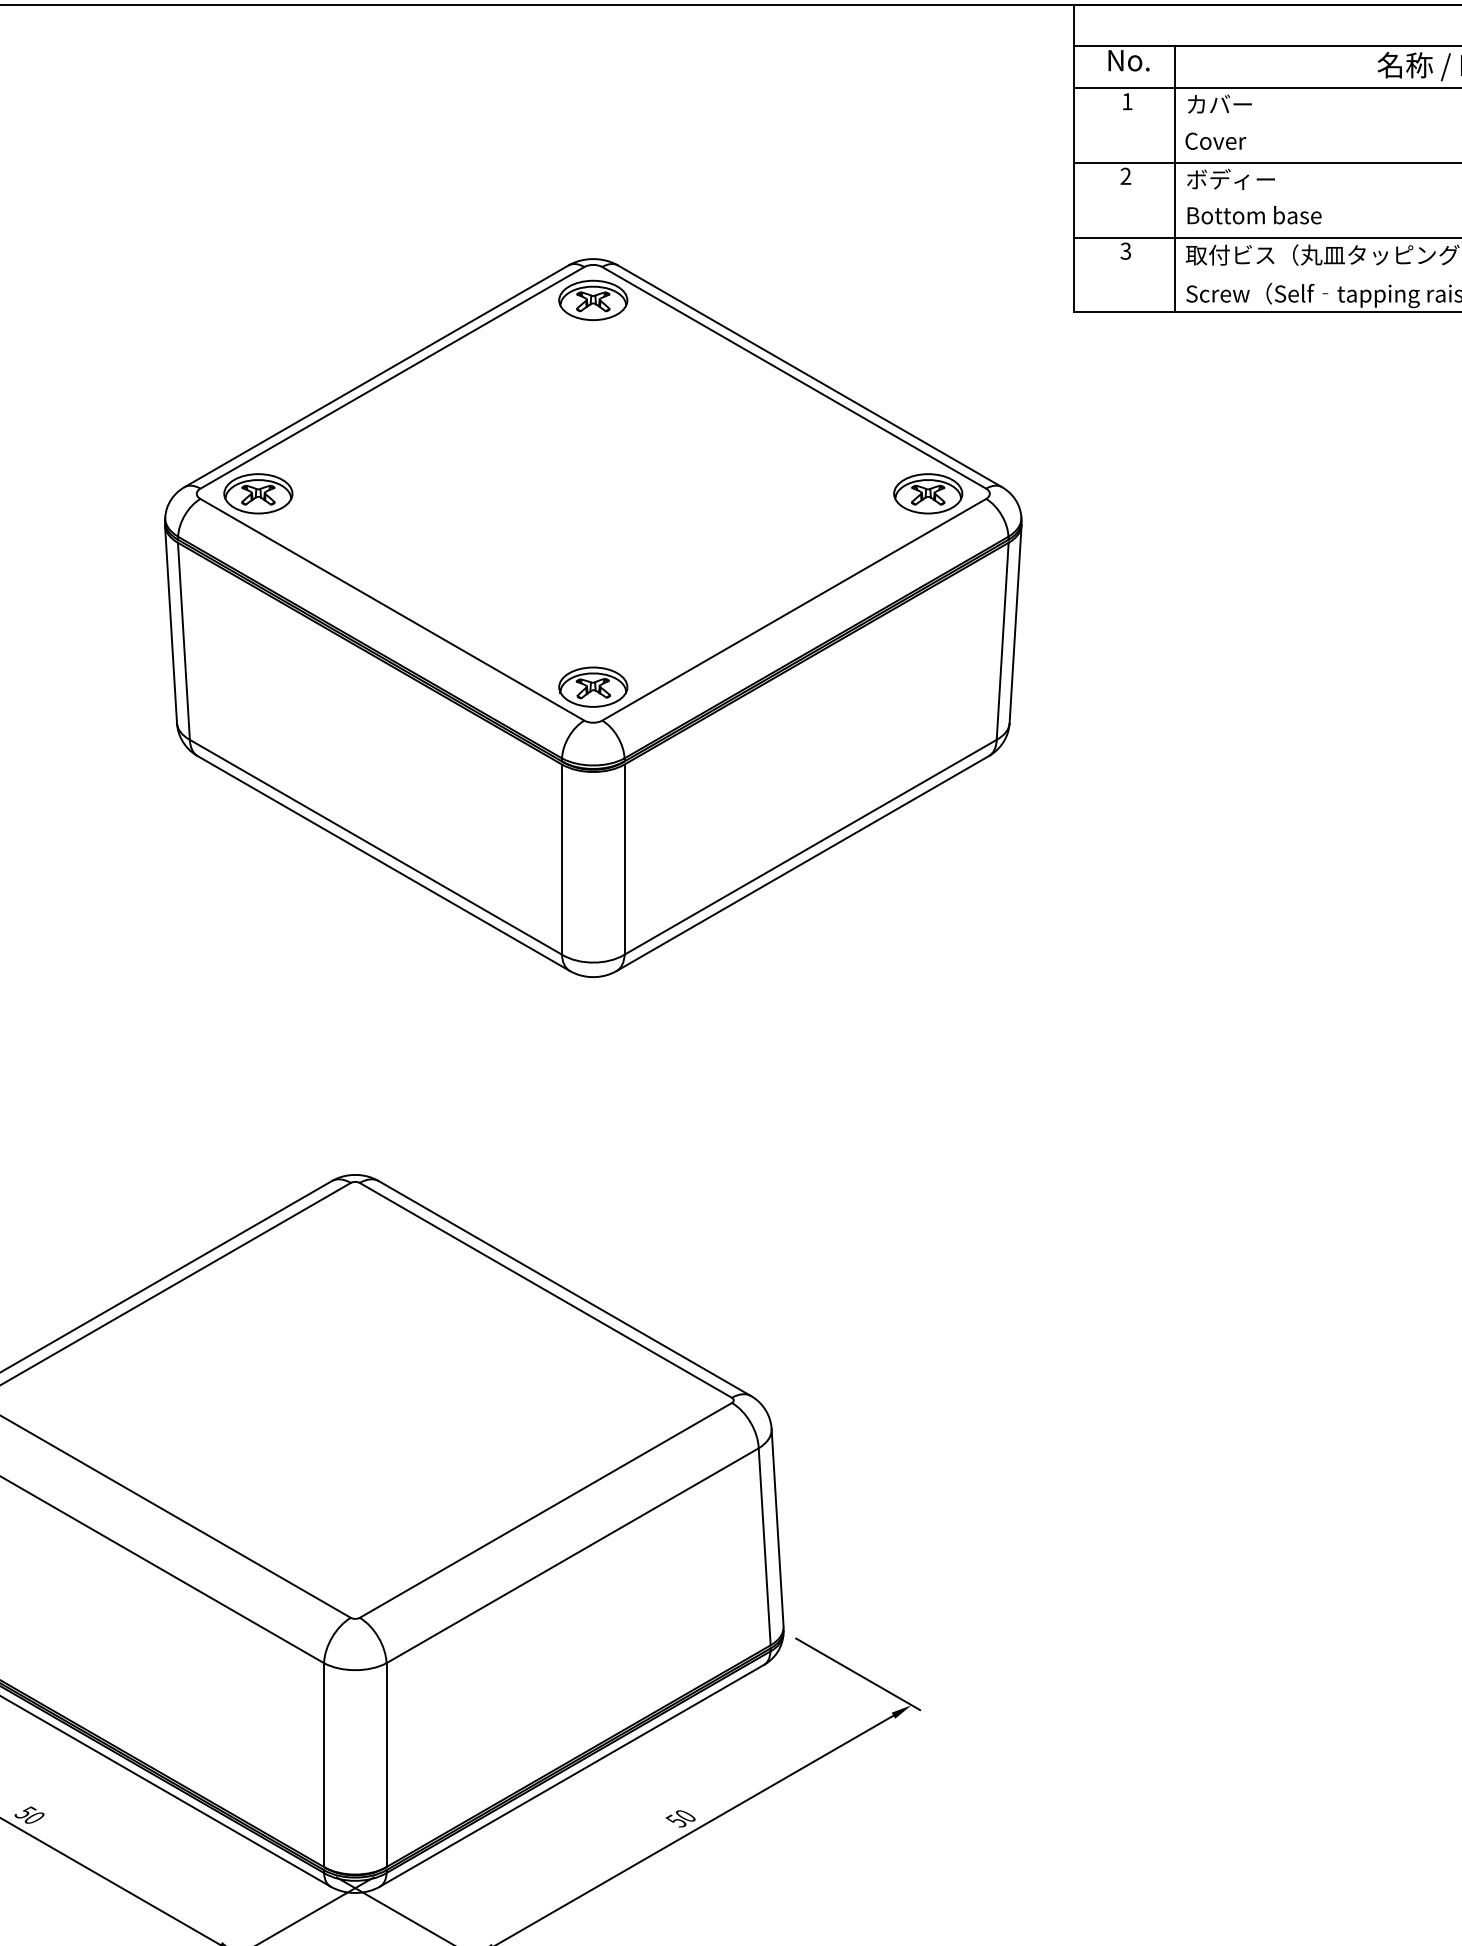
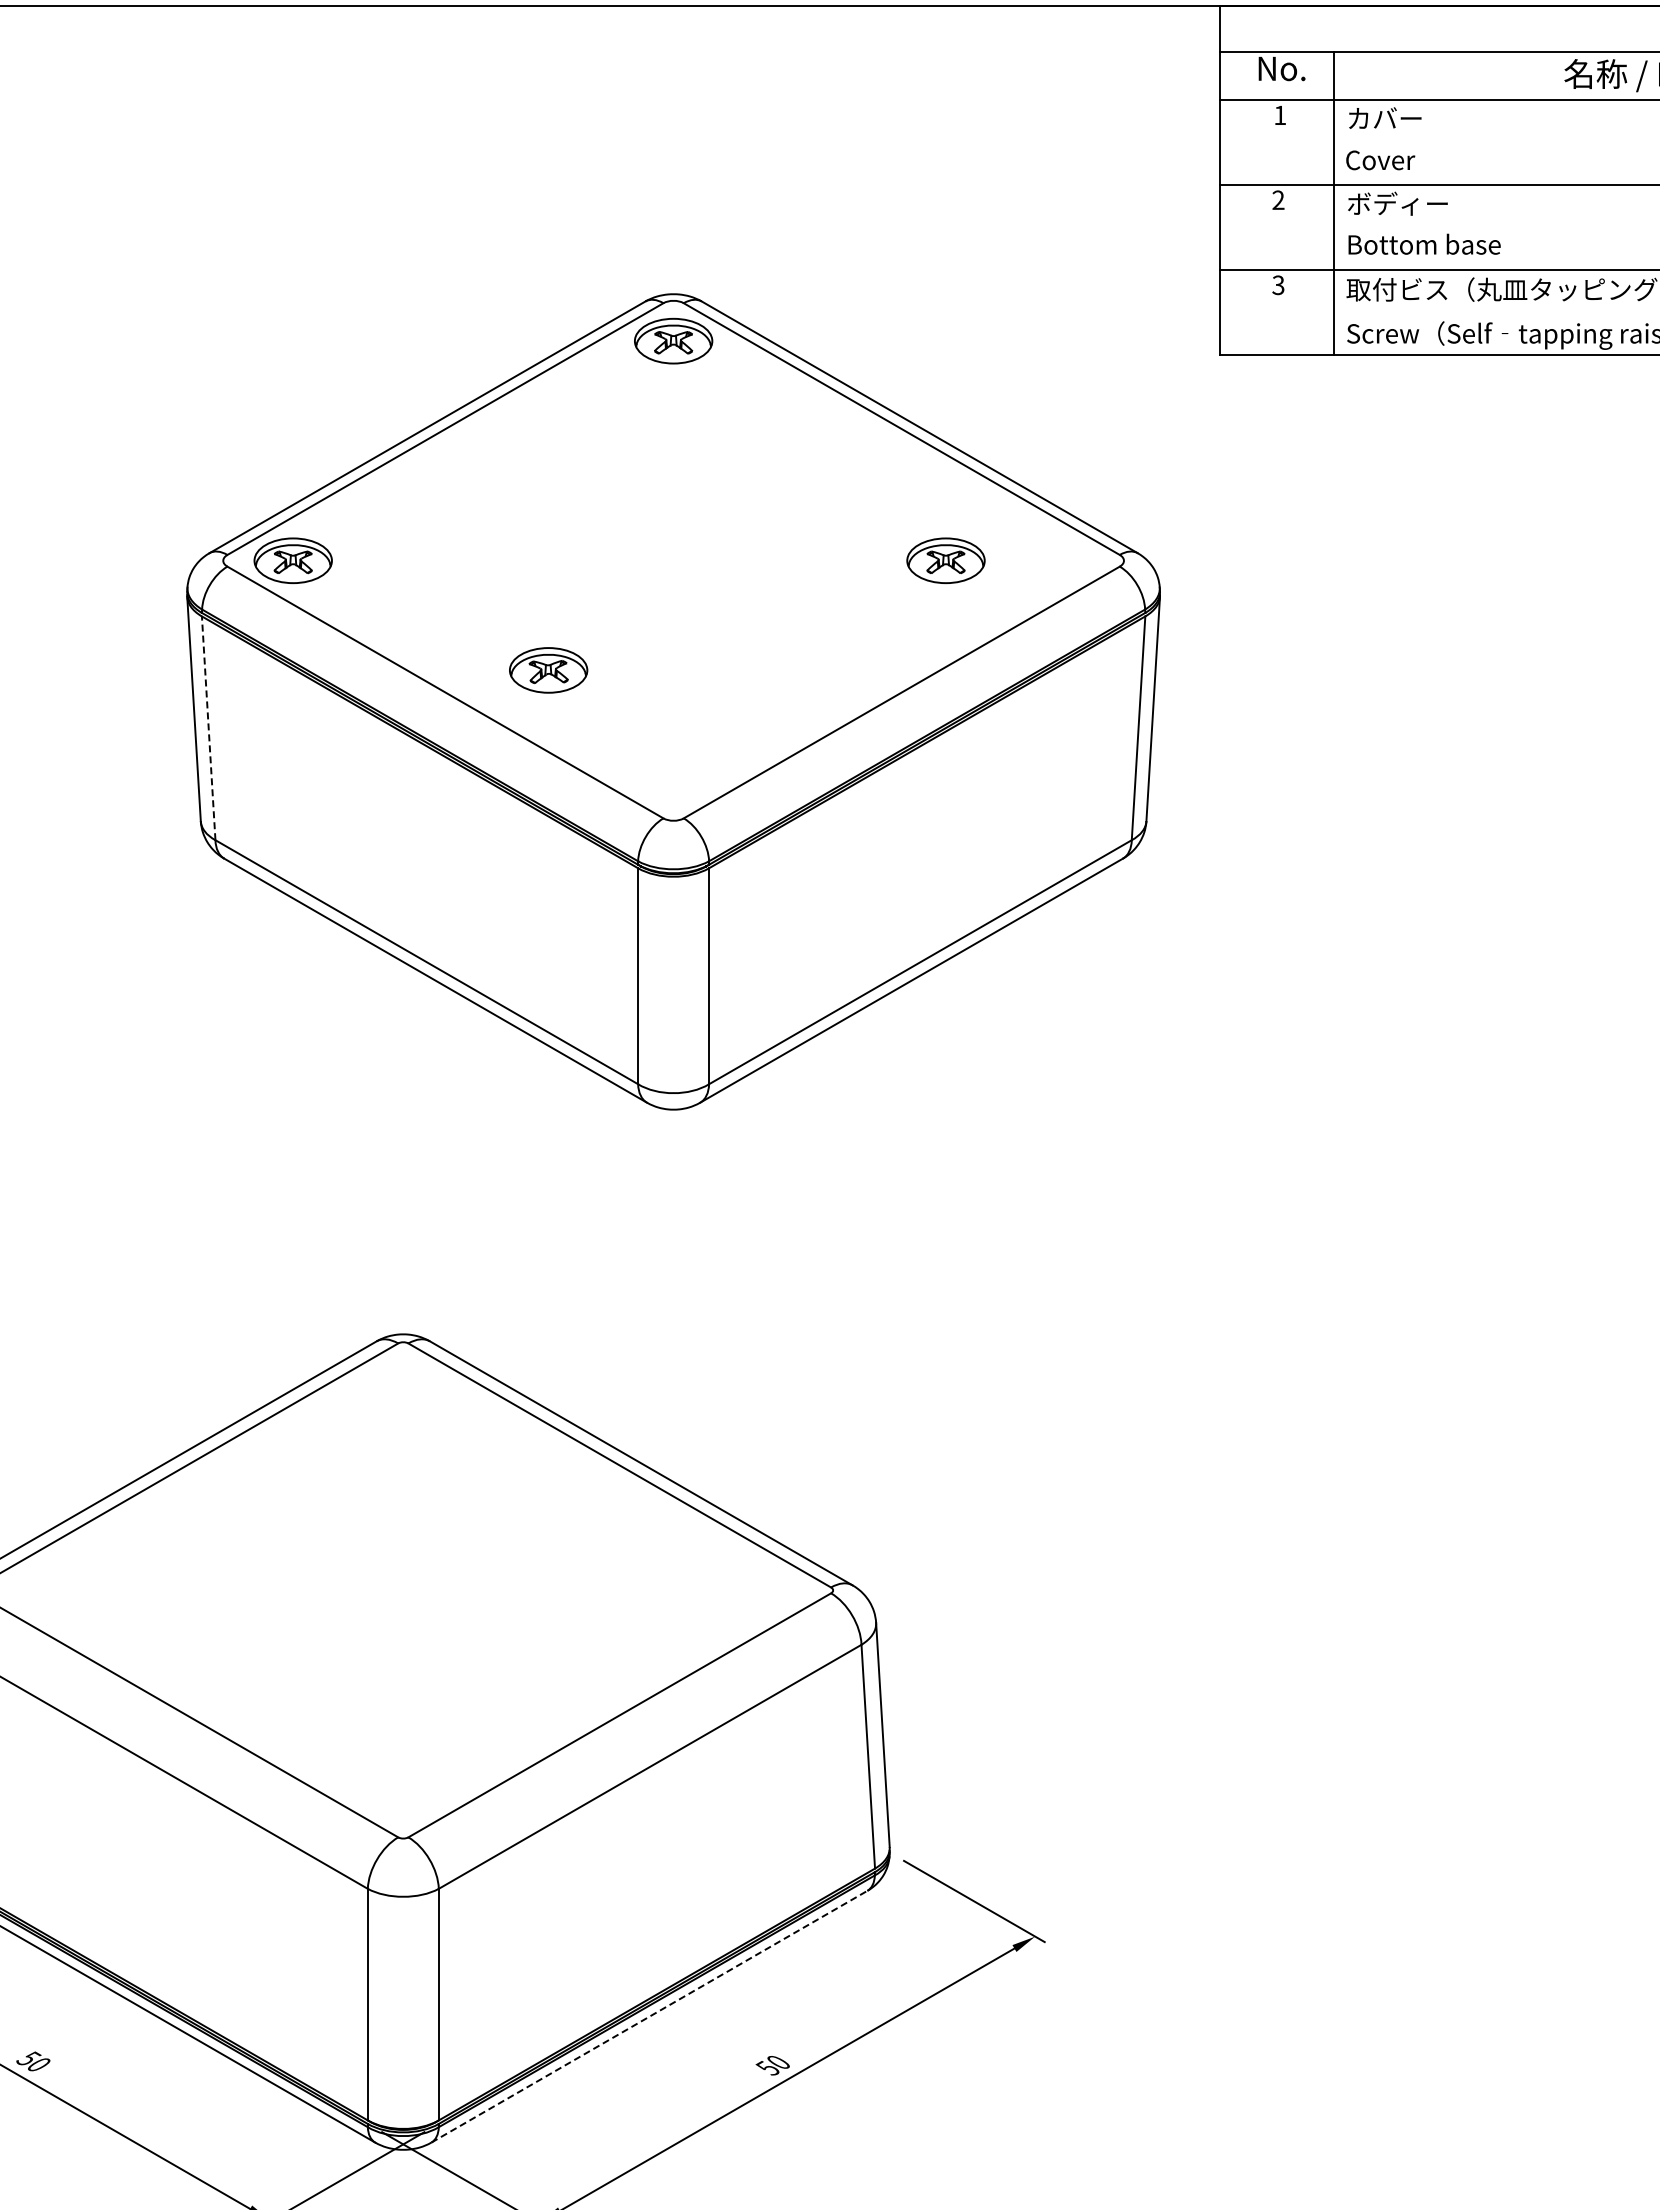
part: (927, 493) -> (945, 560), moved
line: (183, 640) -> (208, 727), solid -> dashed
part: (593, 687) -> (548, 670), moved
line: (572, 1775) -> (649, 2016), solid -> dashed

